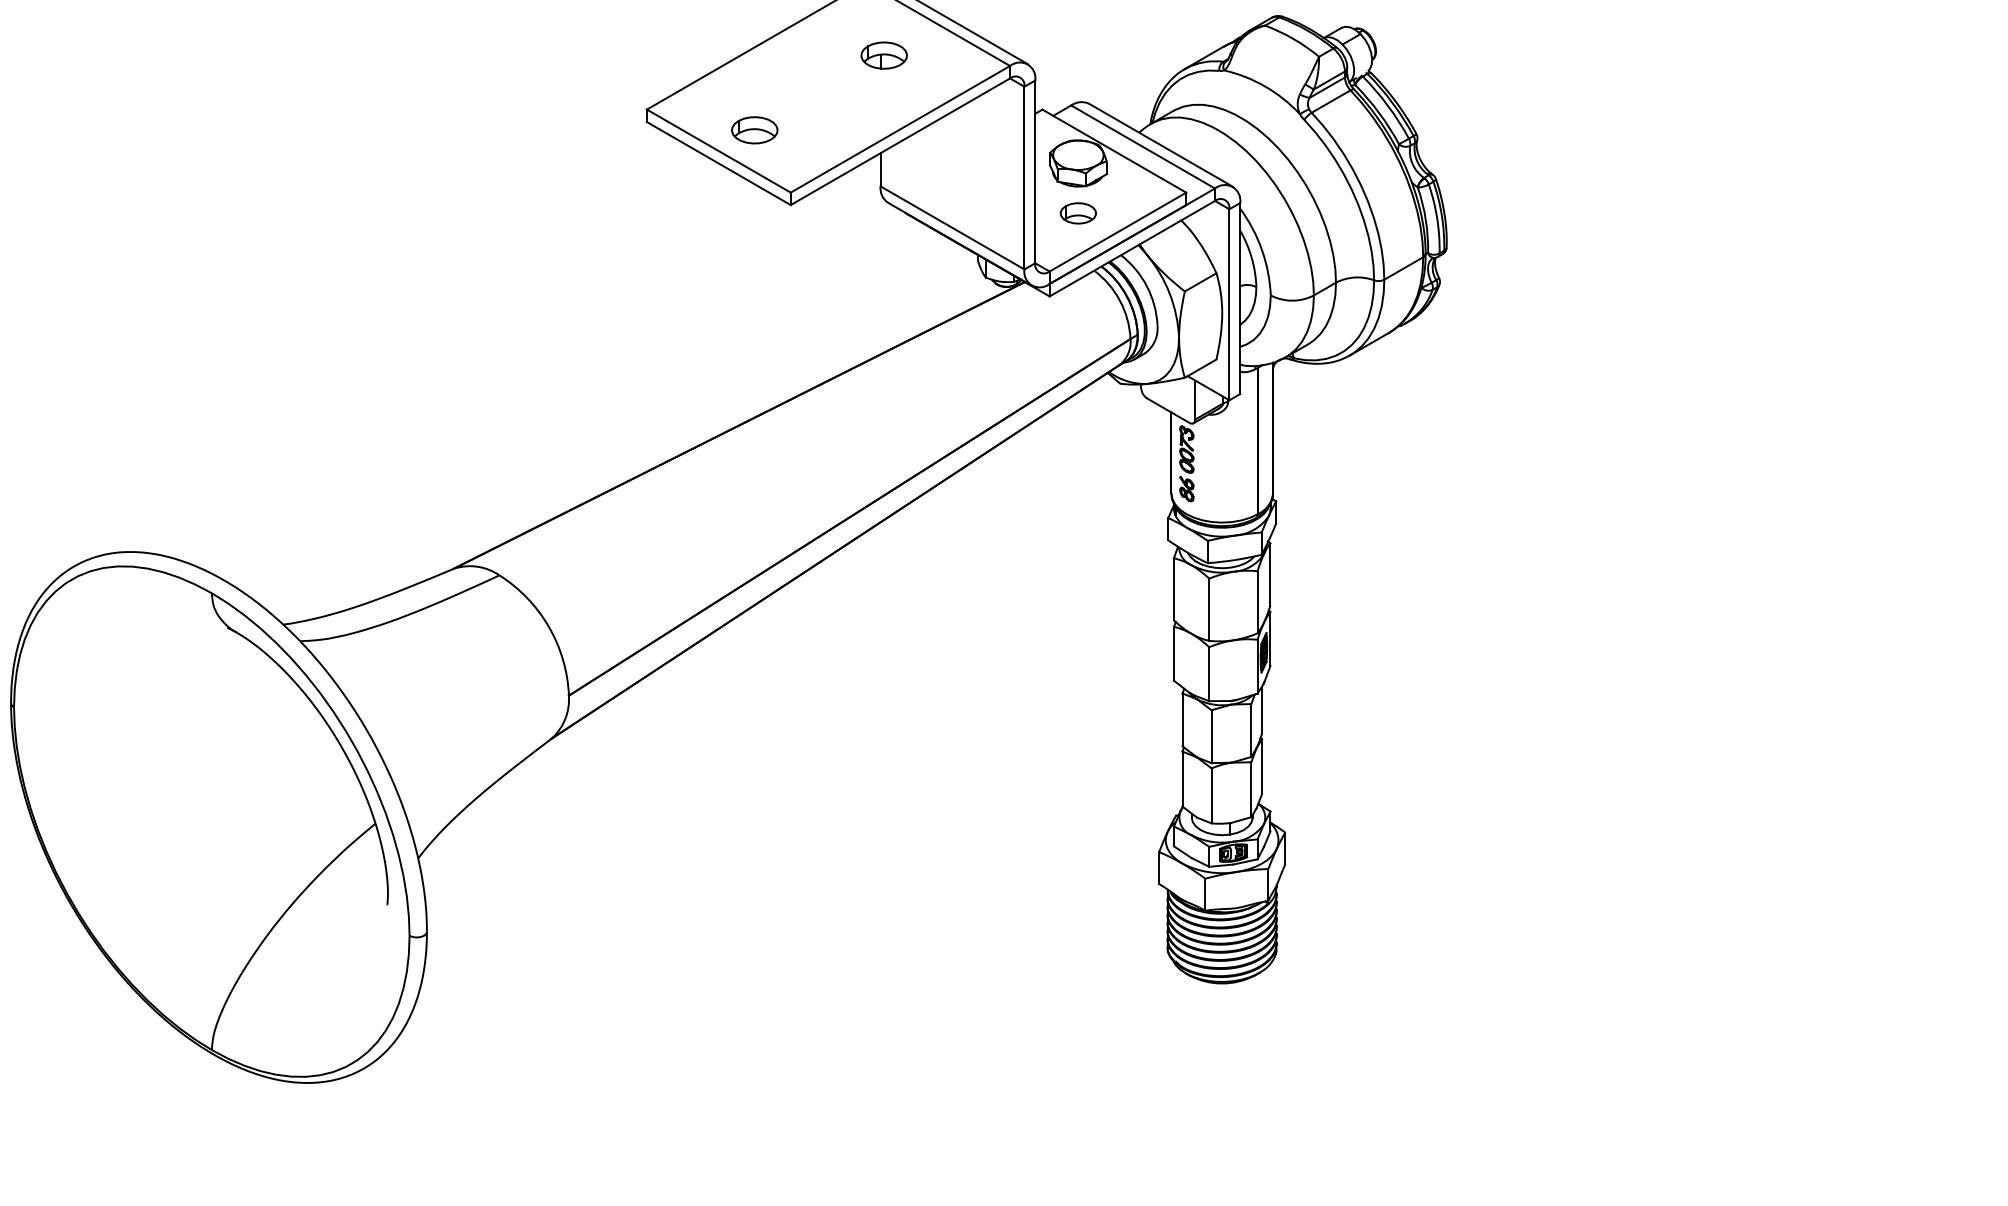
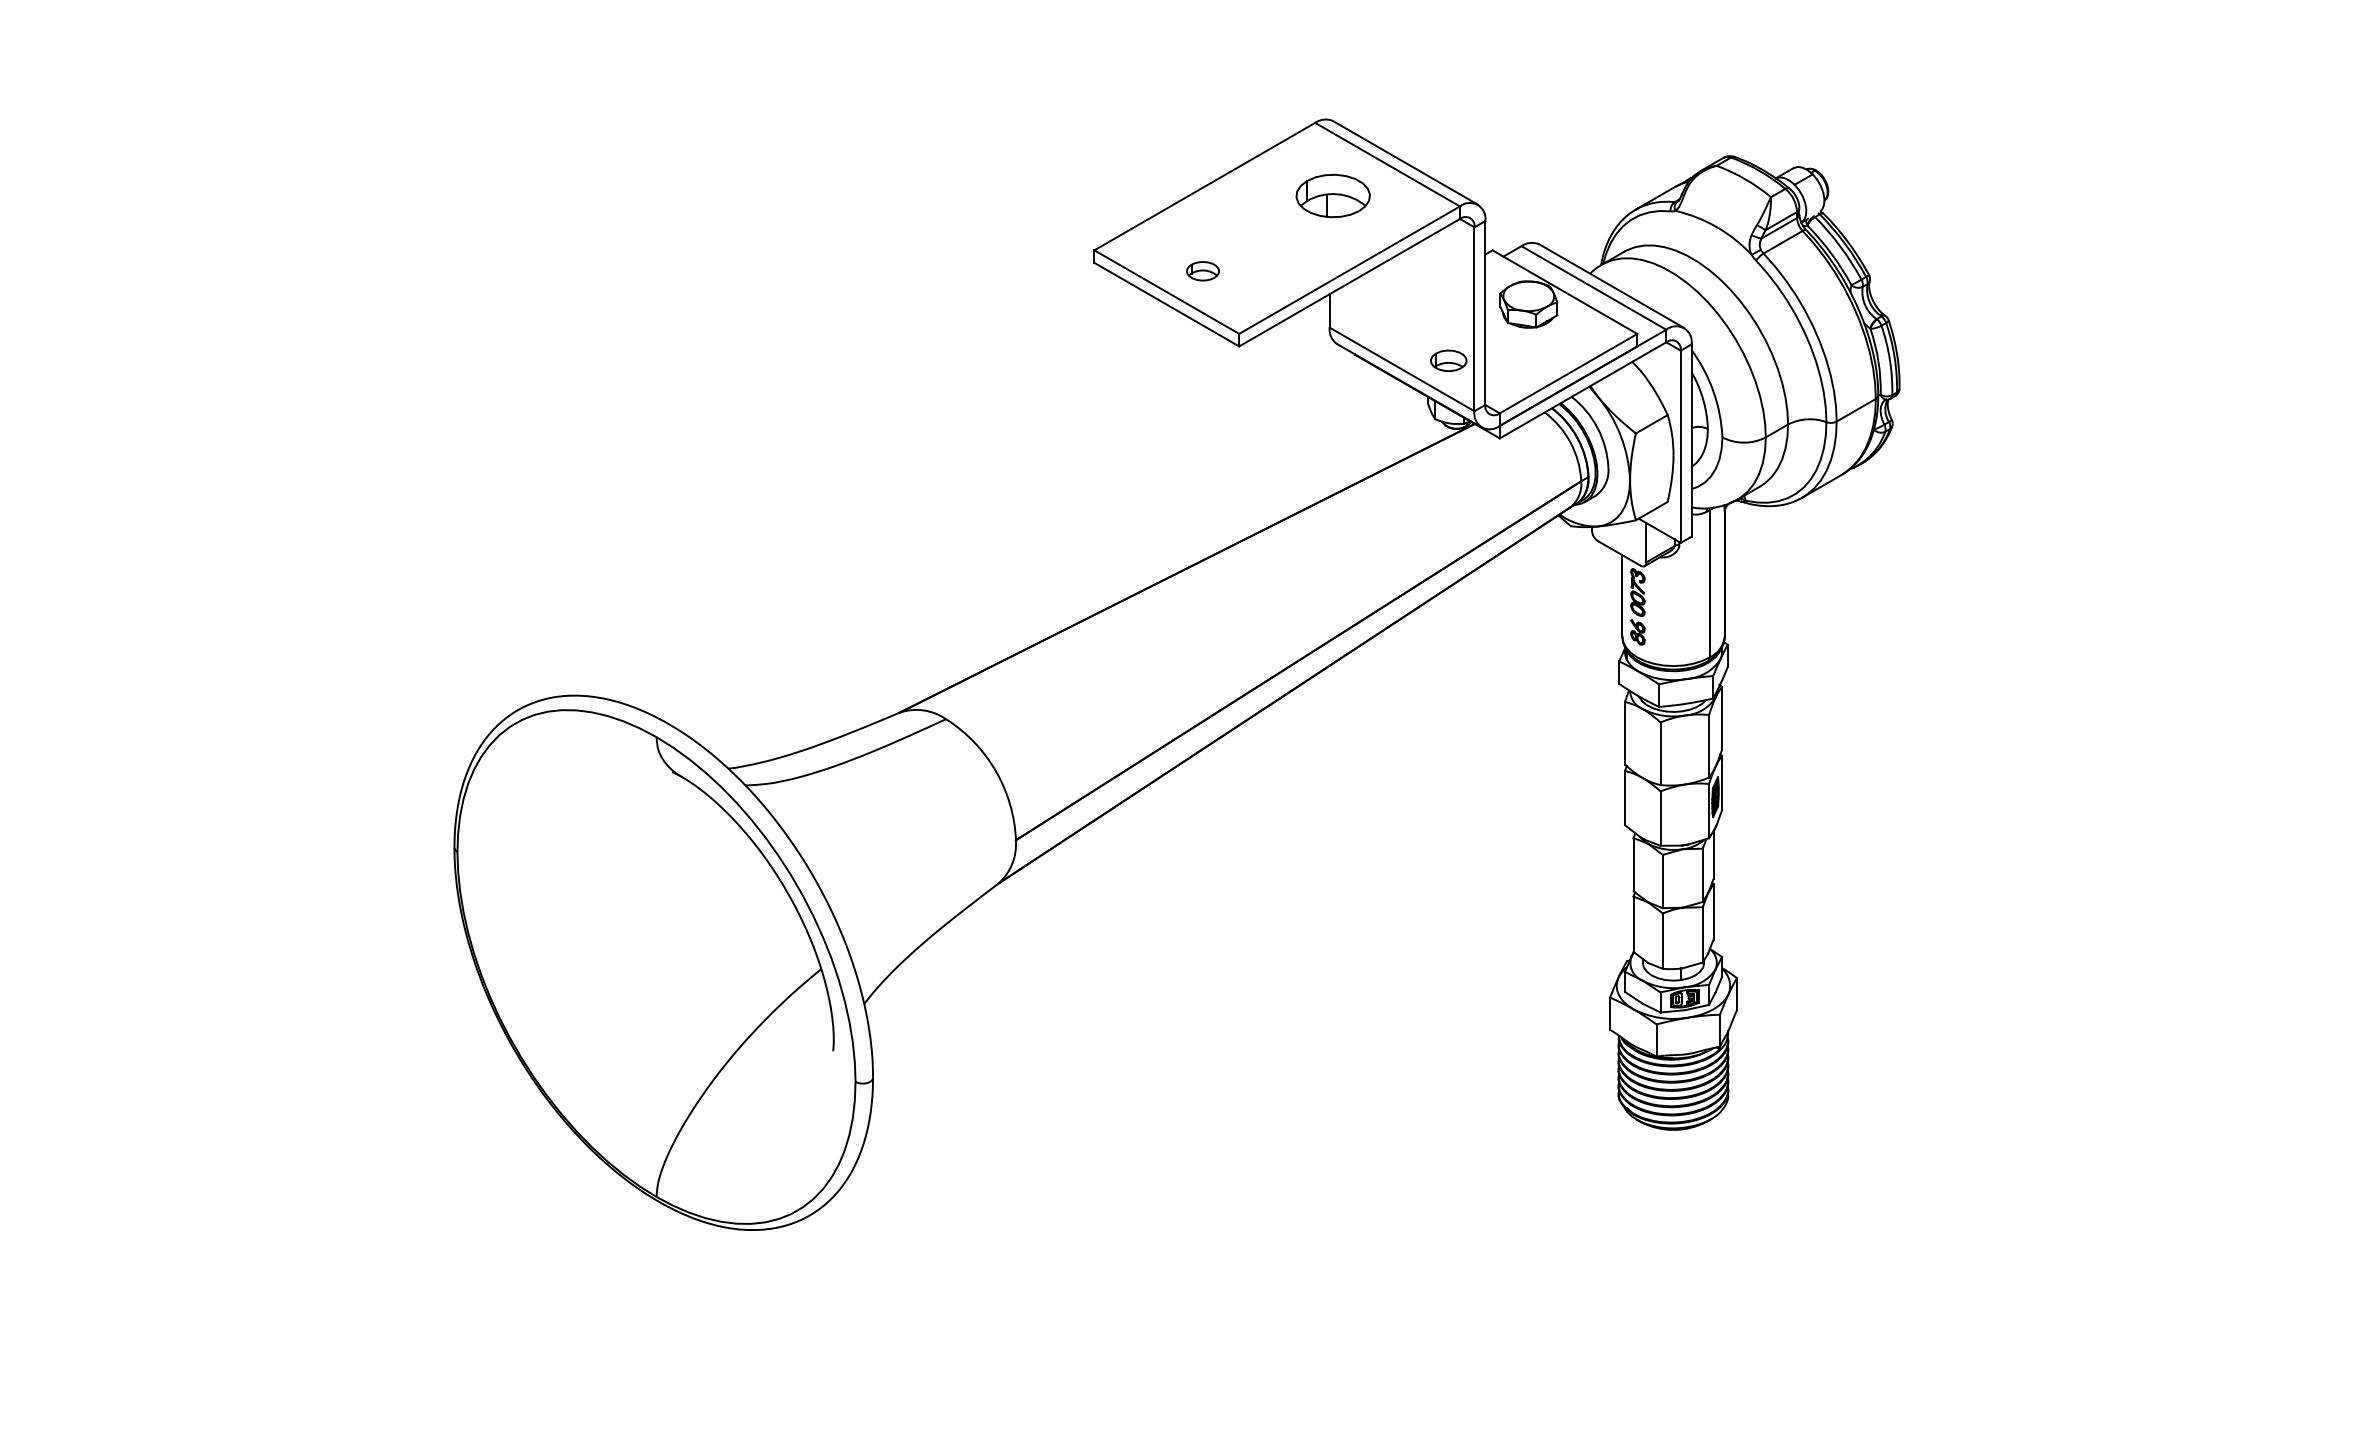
part: (884, 55) -> (1333, 195), size x1.6
part: (754, 130) -> (1202, 271), size x0.7
part: (1078, 213) -> (1448, 360), moved

